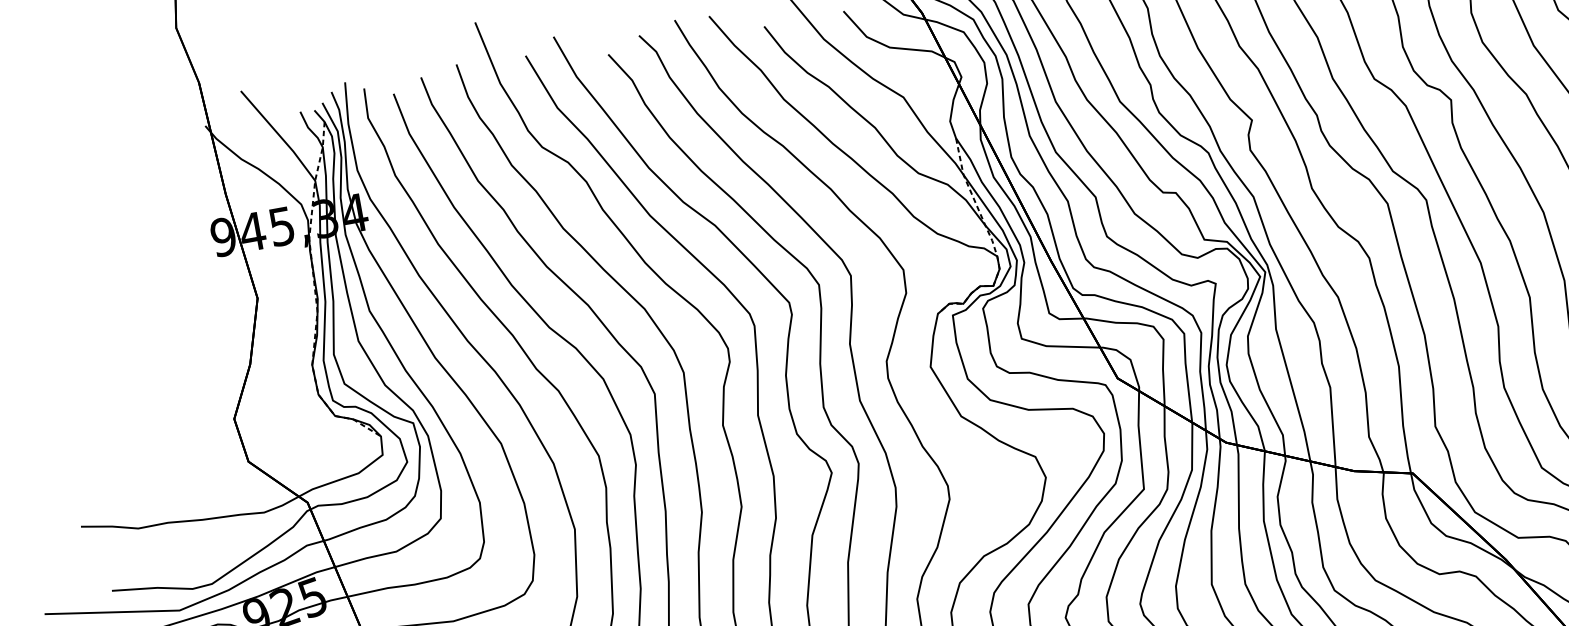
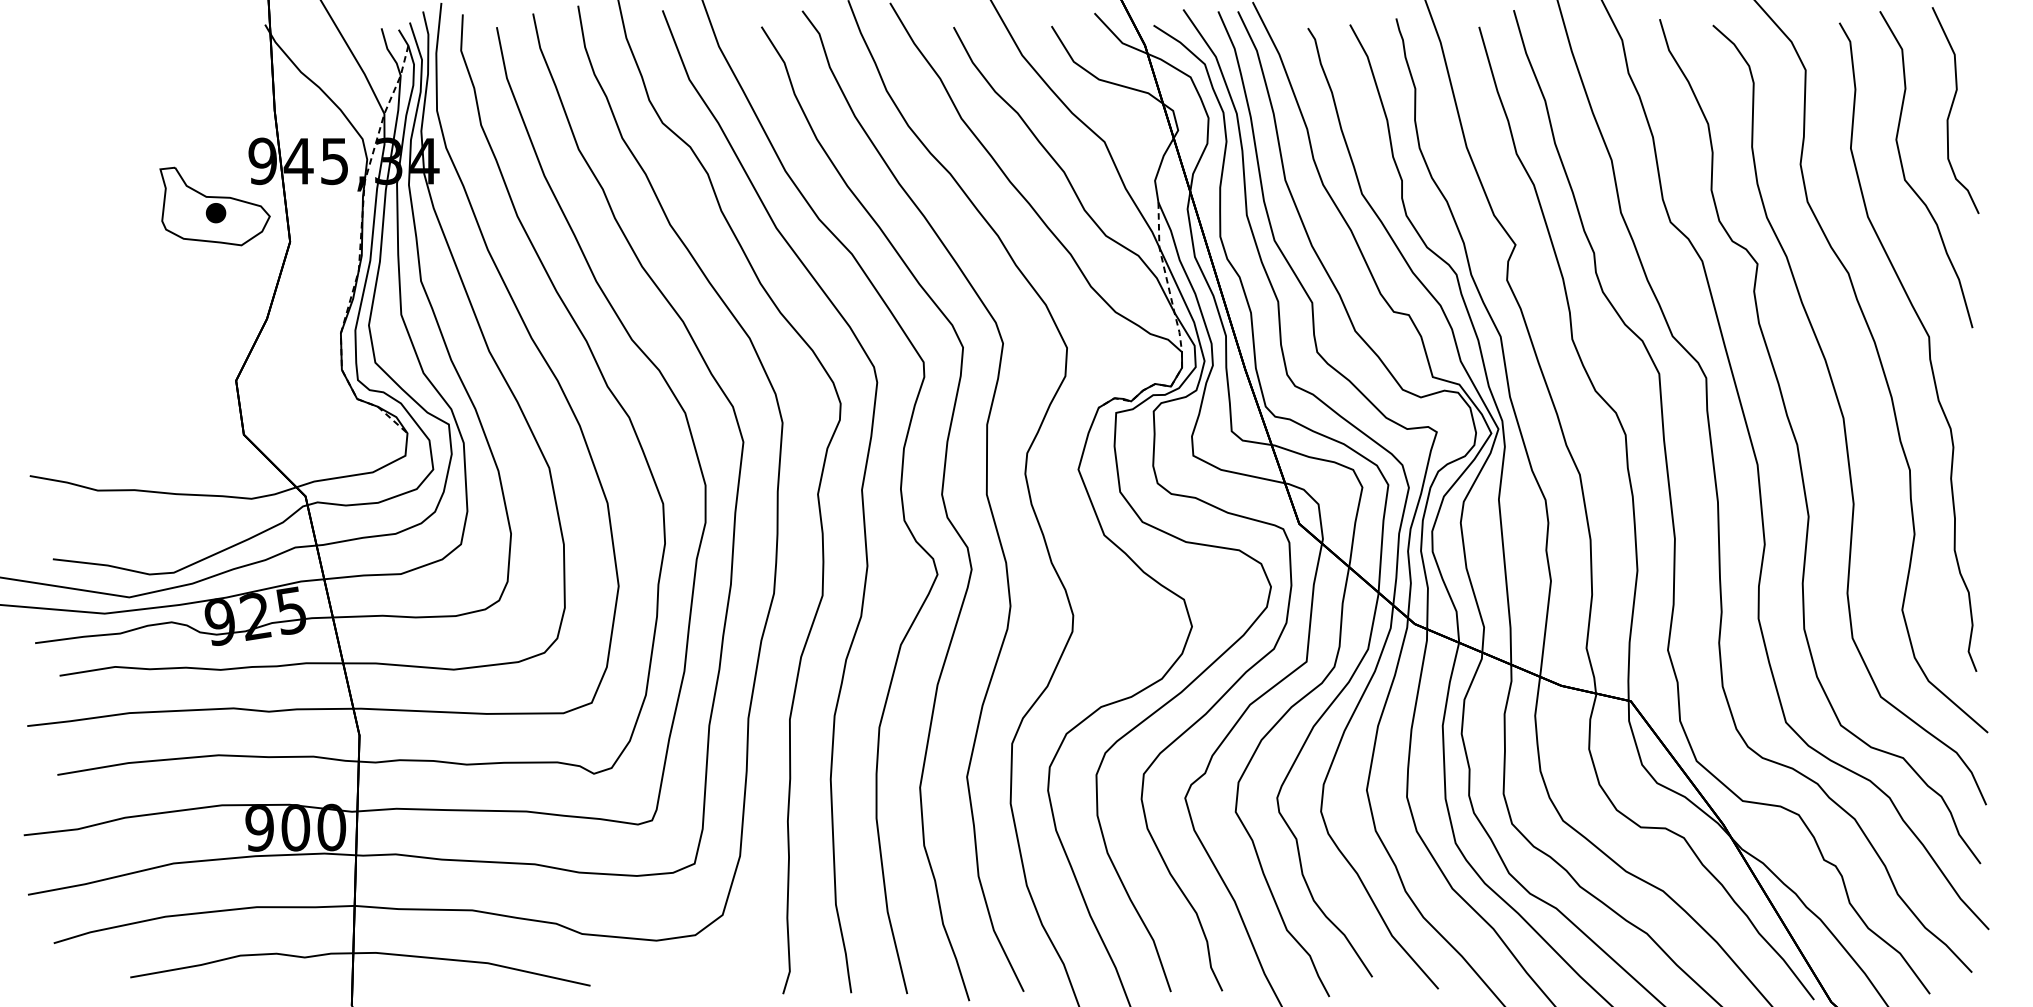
part: (191, 280) -> (214, 206), added

